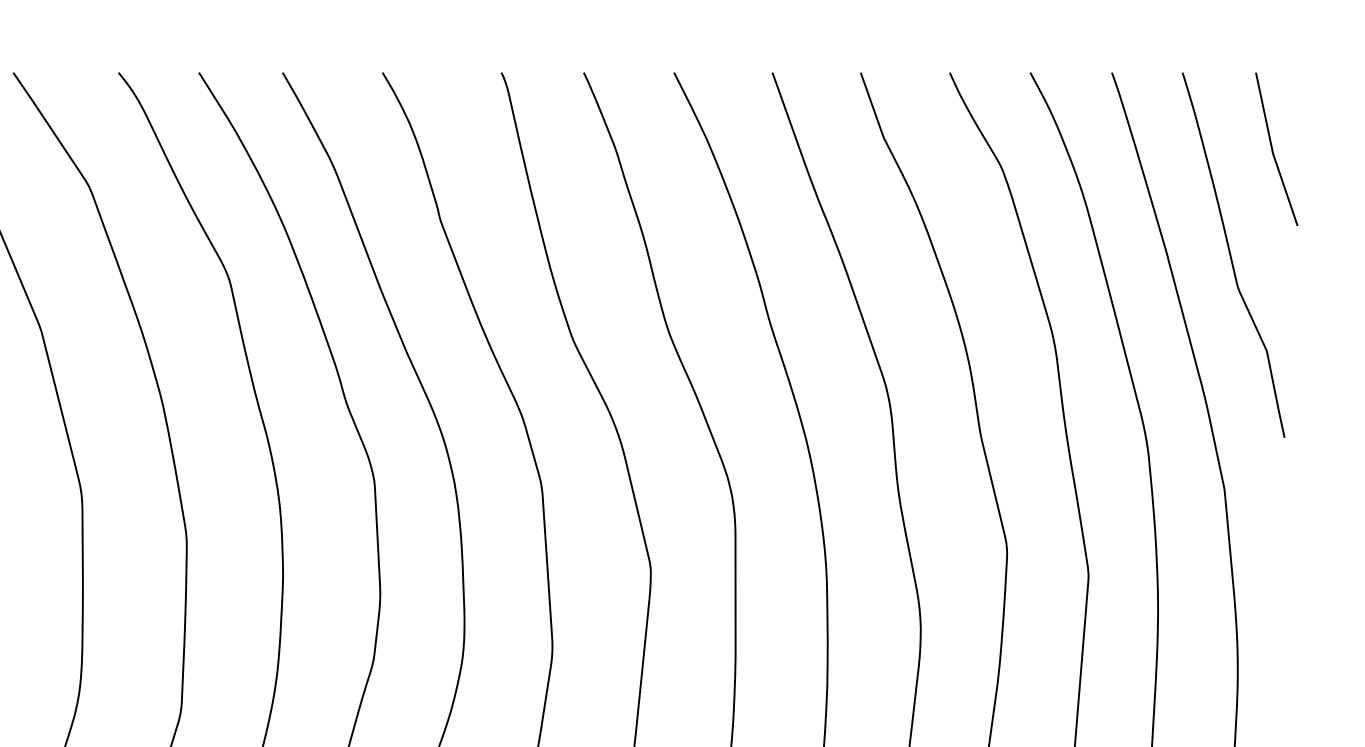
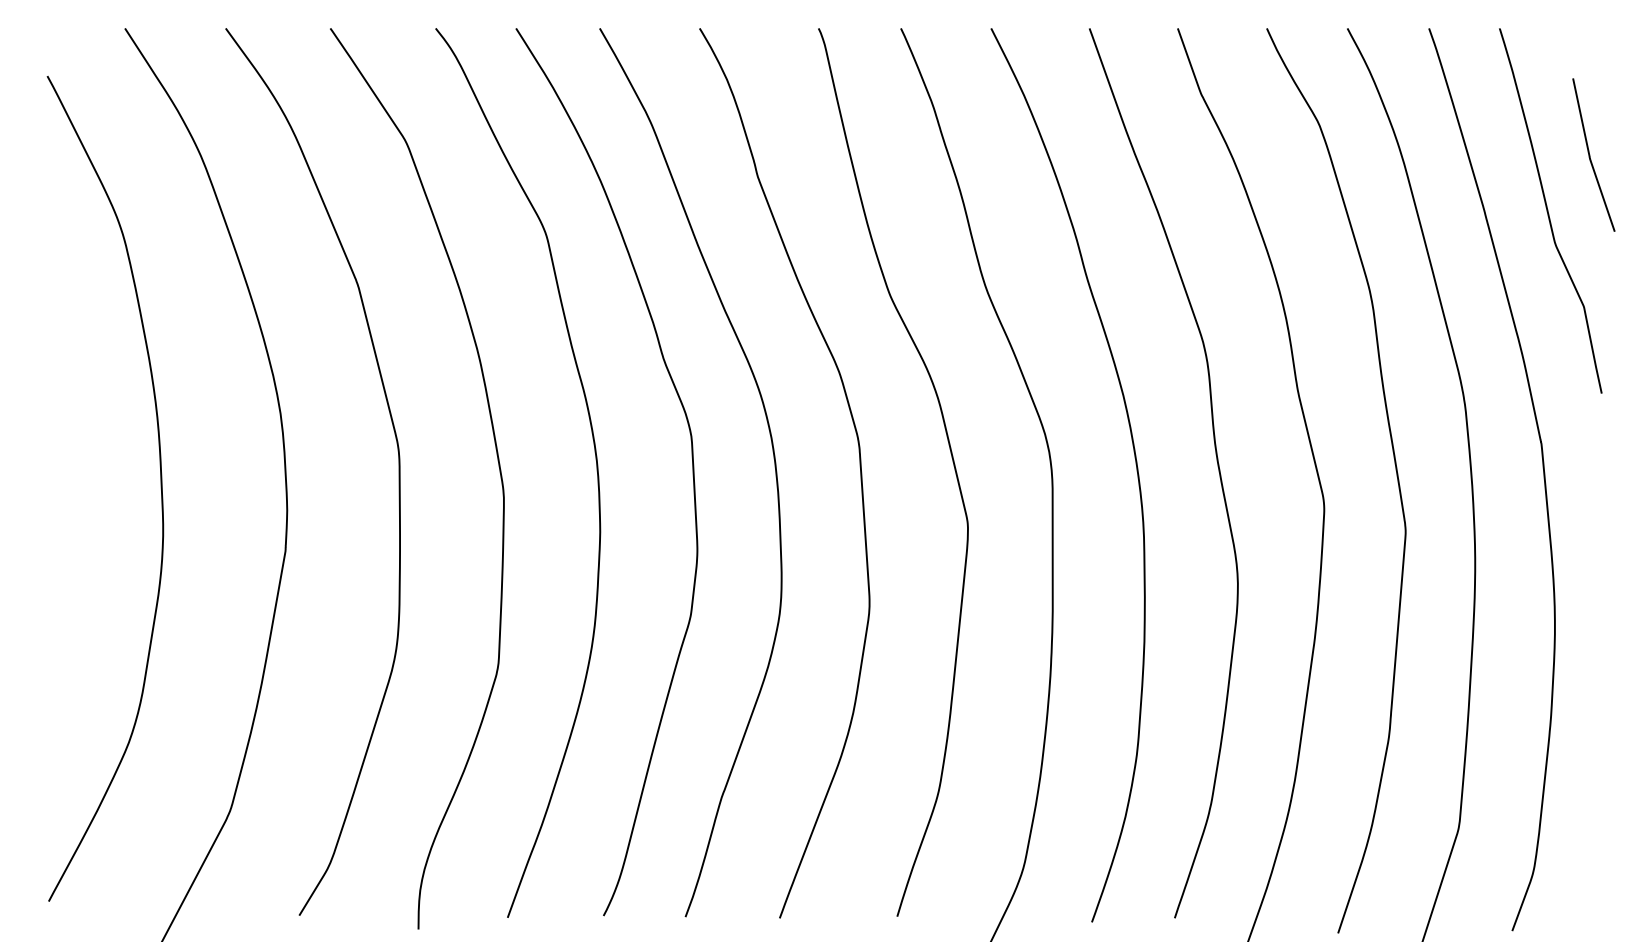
curve: (1273, 148) -> (1590, 154), moved

